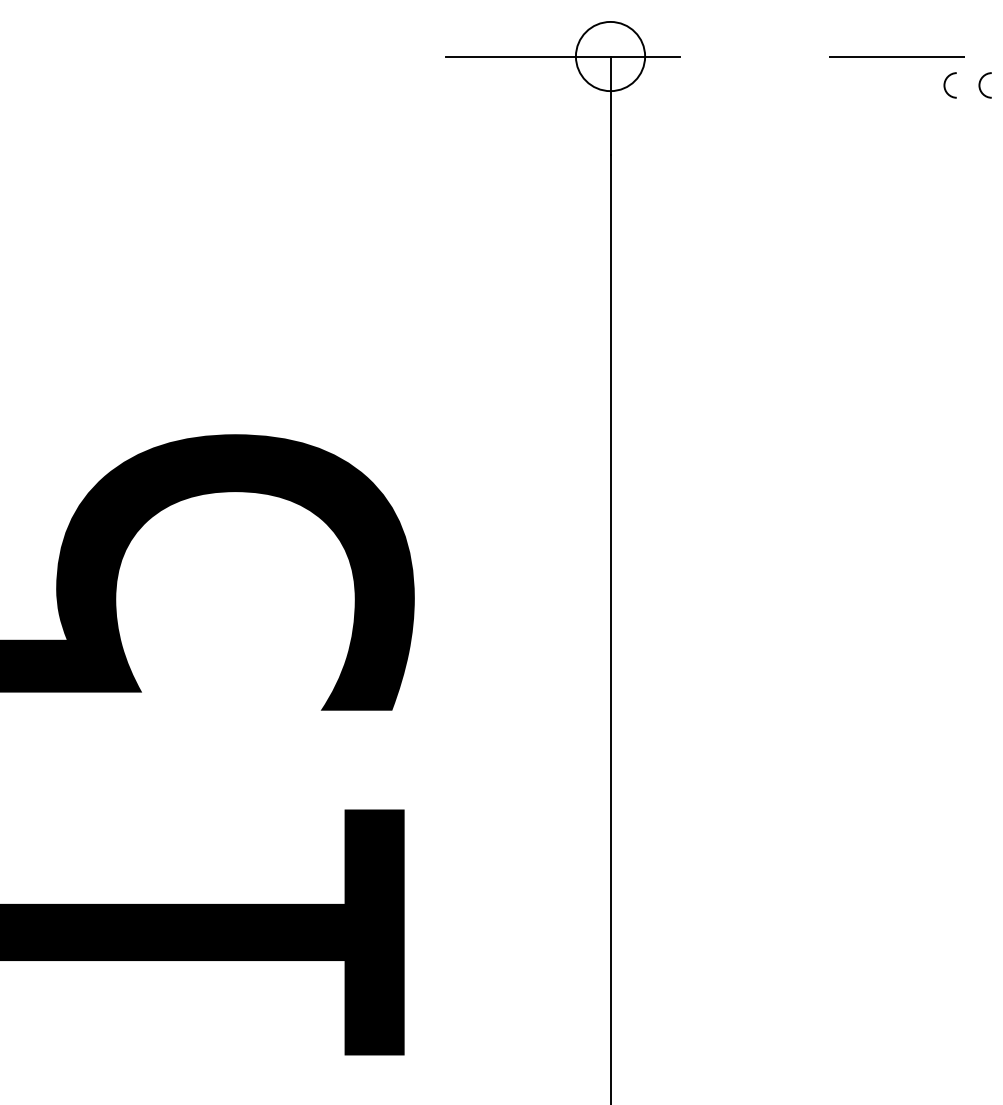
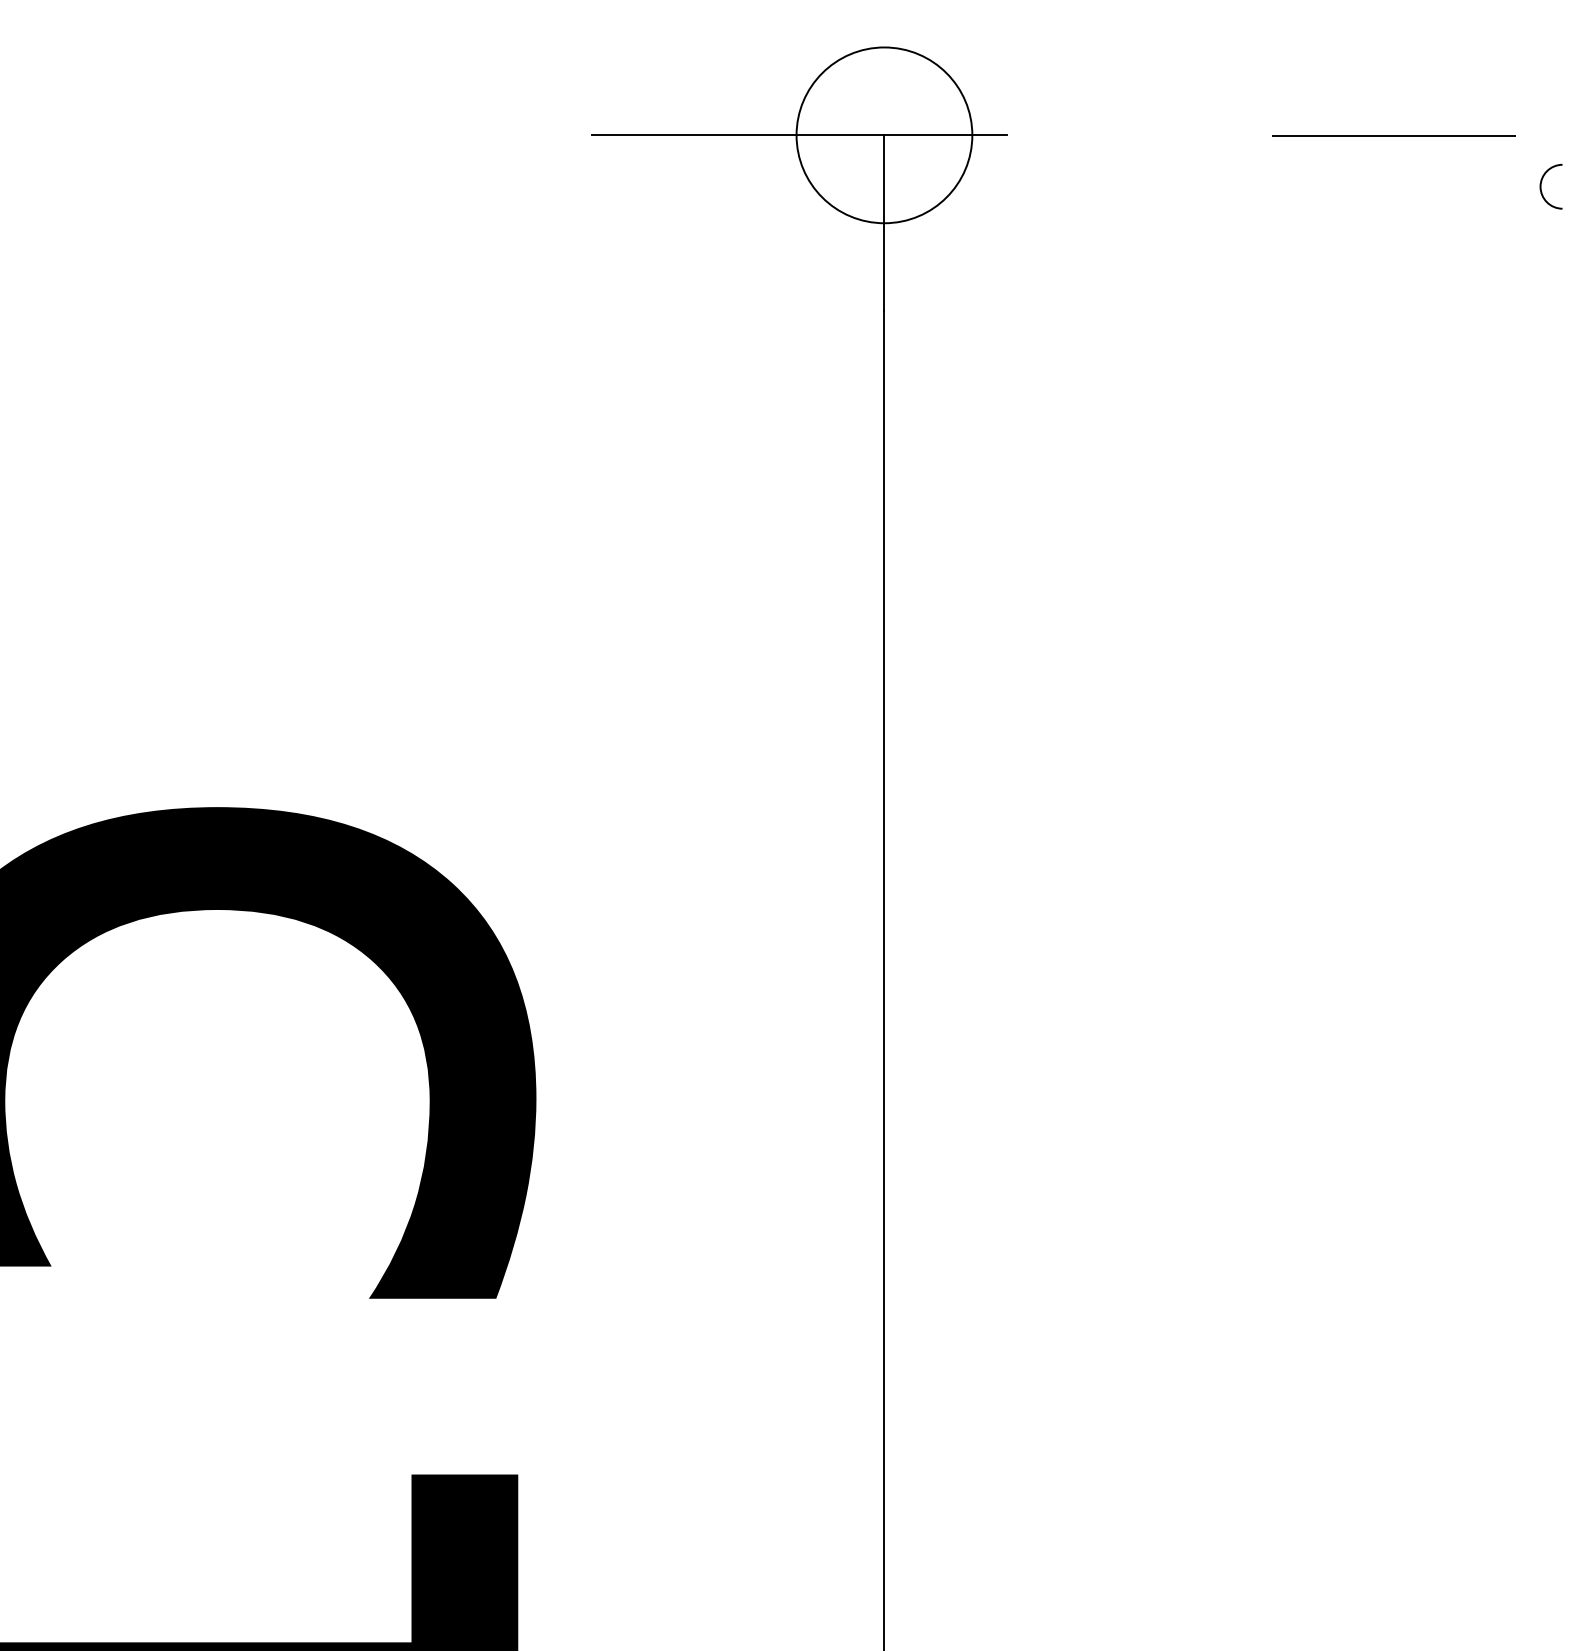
circle: (610, 56) -> (884, 135), size x1.43
arc: (945, 85) -> (1480, 186), removed

